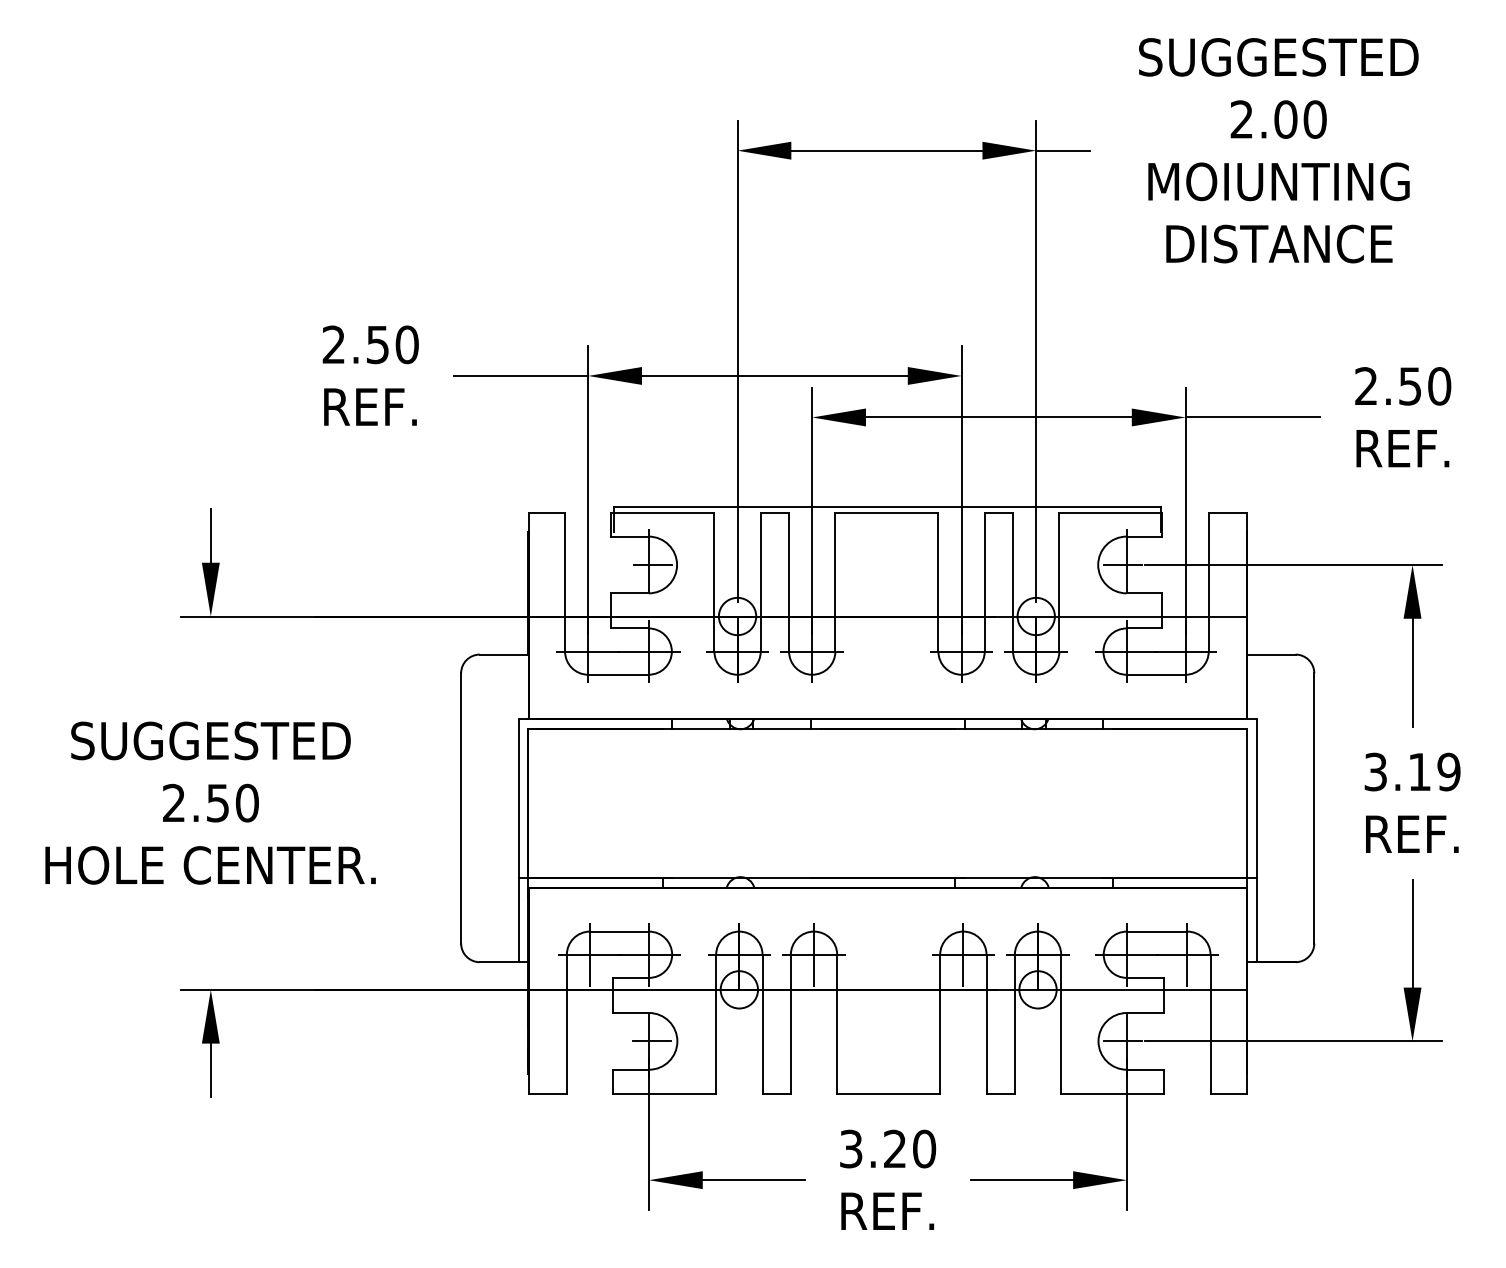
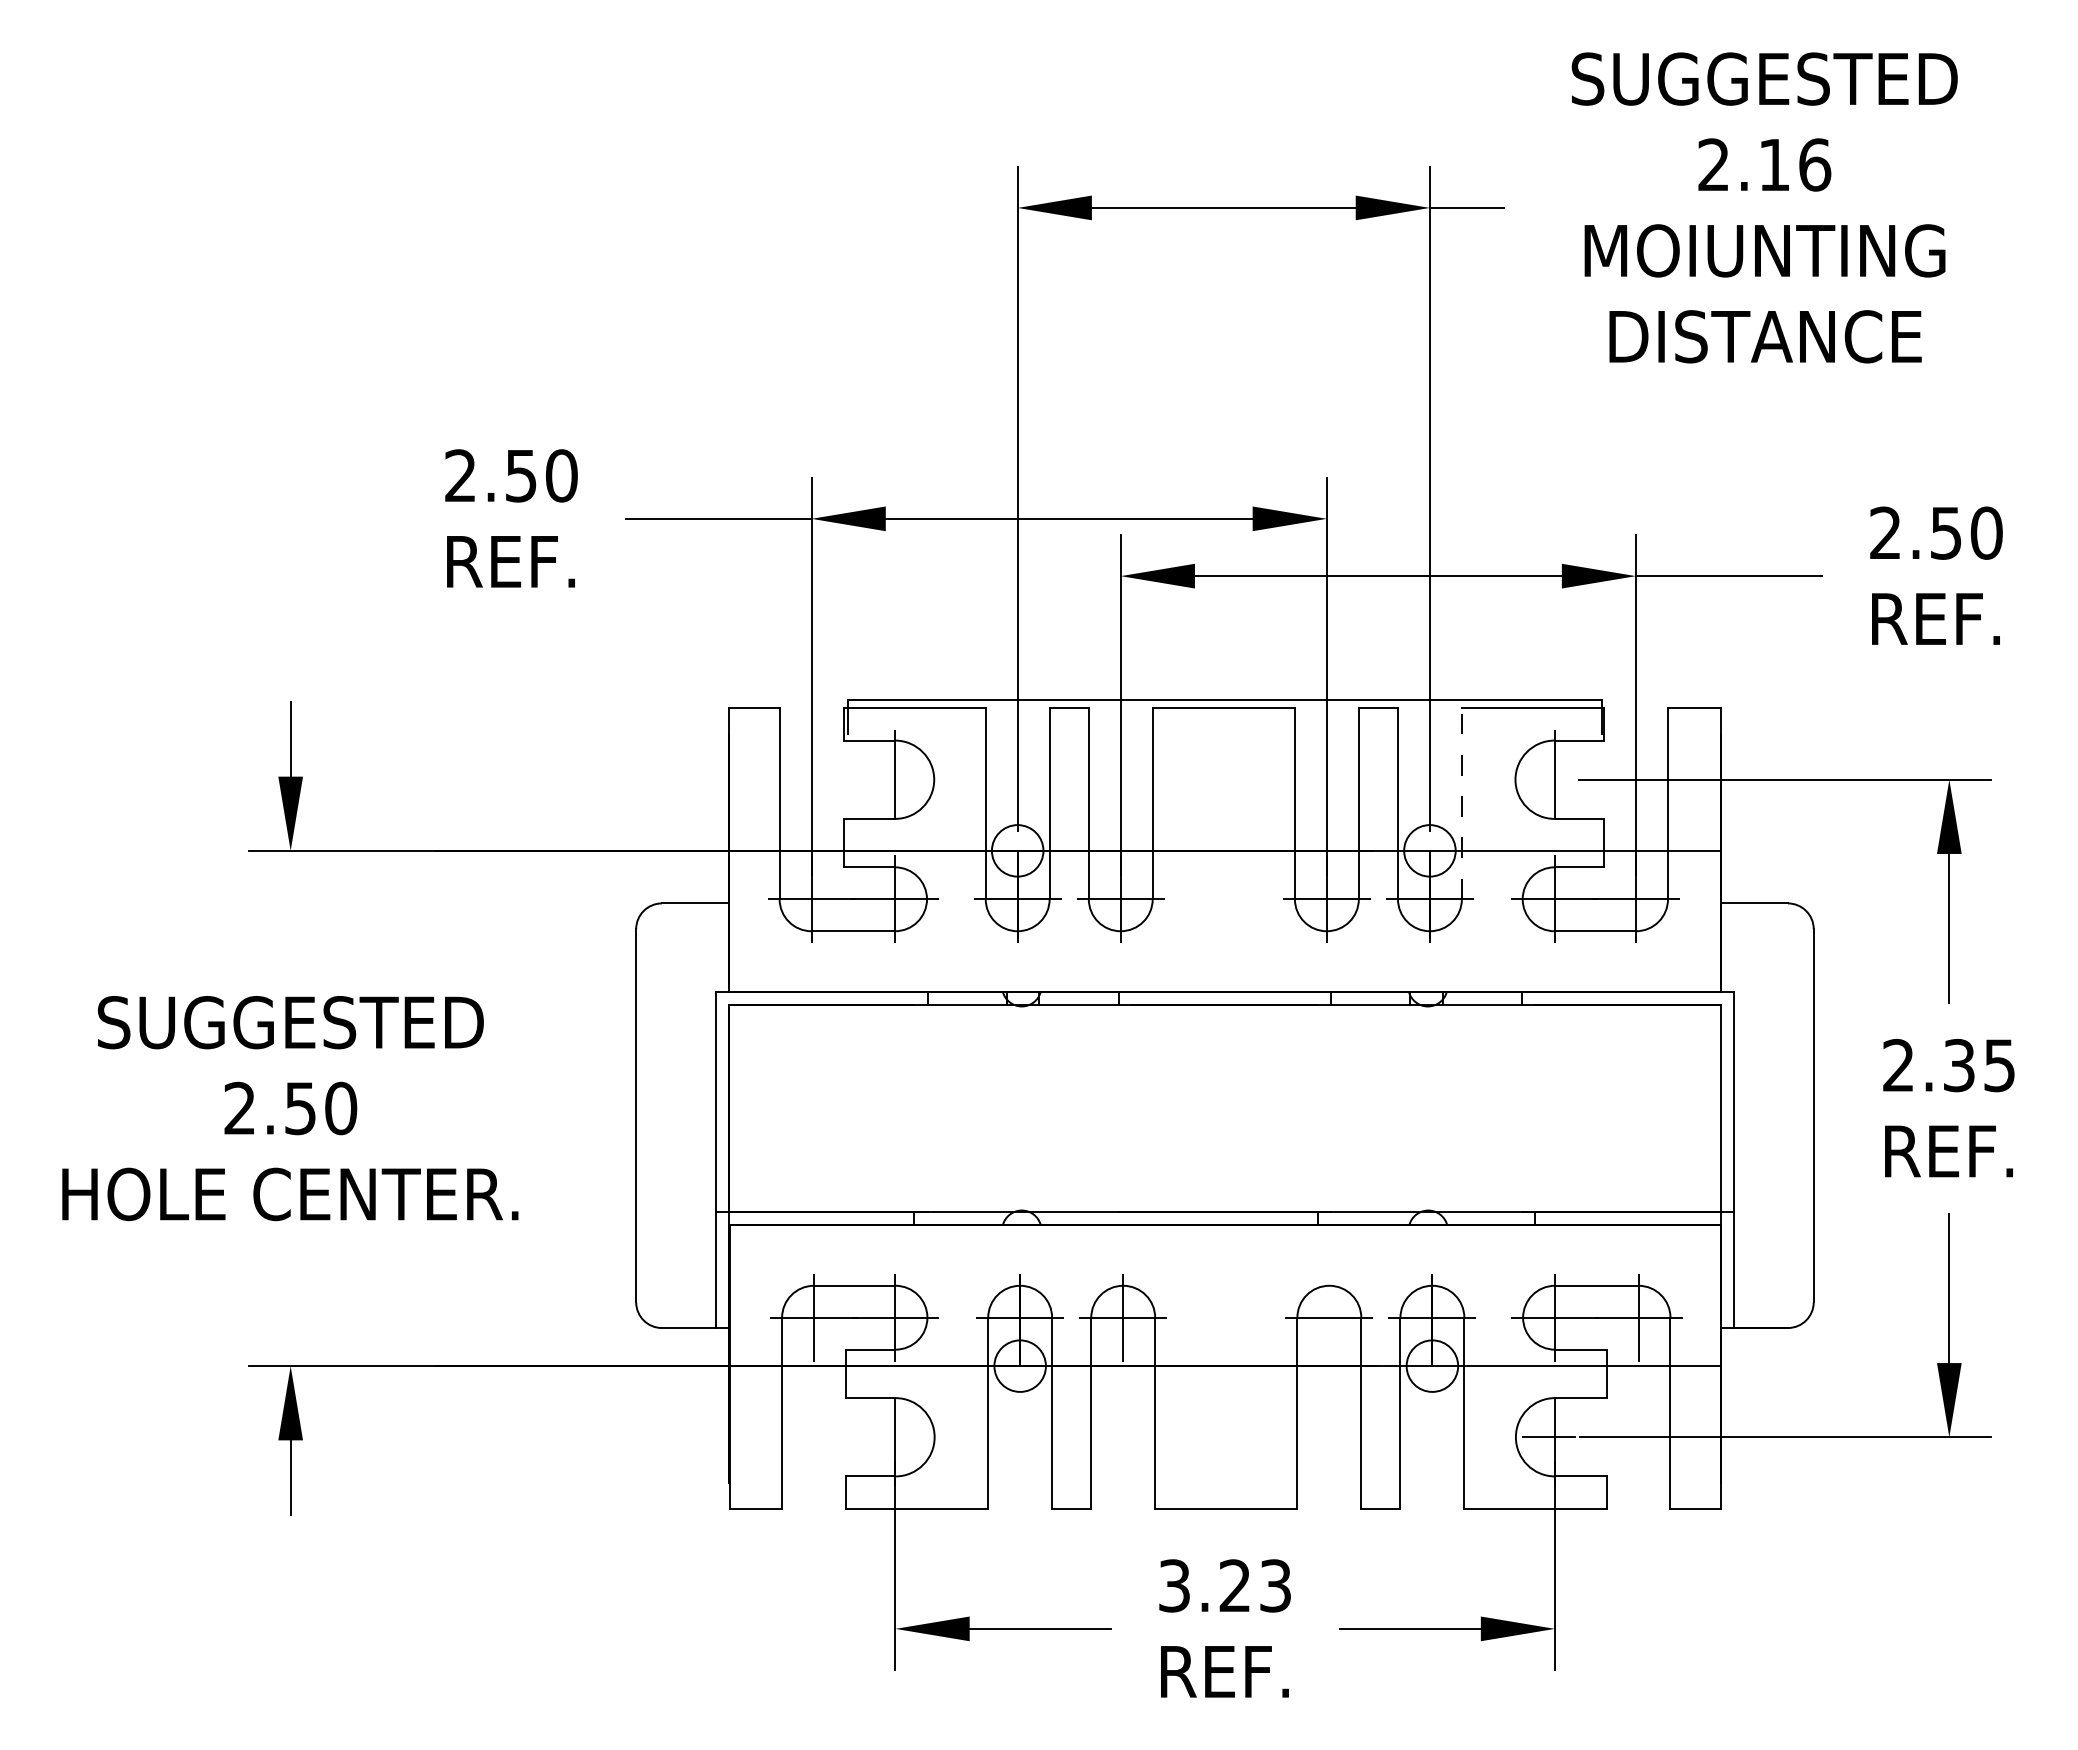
text: (1300, 119) -> (1794, 164), 2.00 -> 2.16
line: (652, 564) -> (900, 779), removed
line: (1122, 564) -> (1549, 779), removed
line: (1059, 582) -> (1461, 803), solid -> dashed
text: (1412, 772) -> (1949, 1065), 3.19 -> 2.35
line: (963, 954) -> (1329, 1317), removed
line: (651, 1041) -> (899, 1437), removed
text: (924, 1148) -> (1275, 1585), 3.20 -> 3.23

